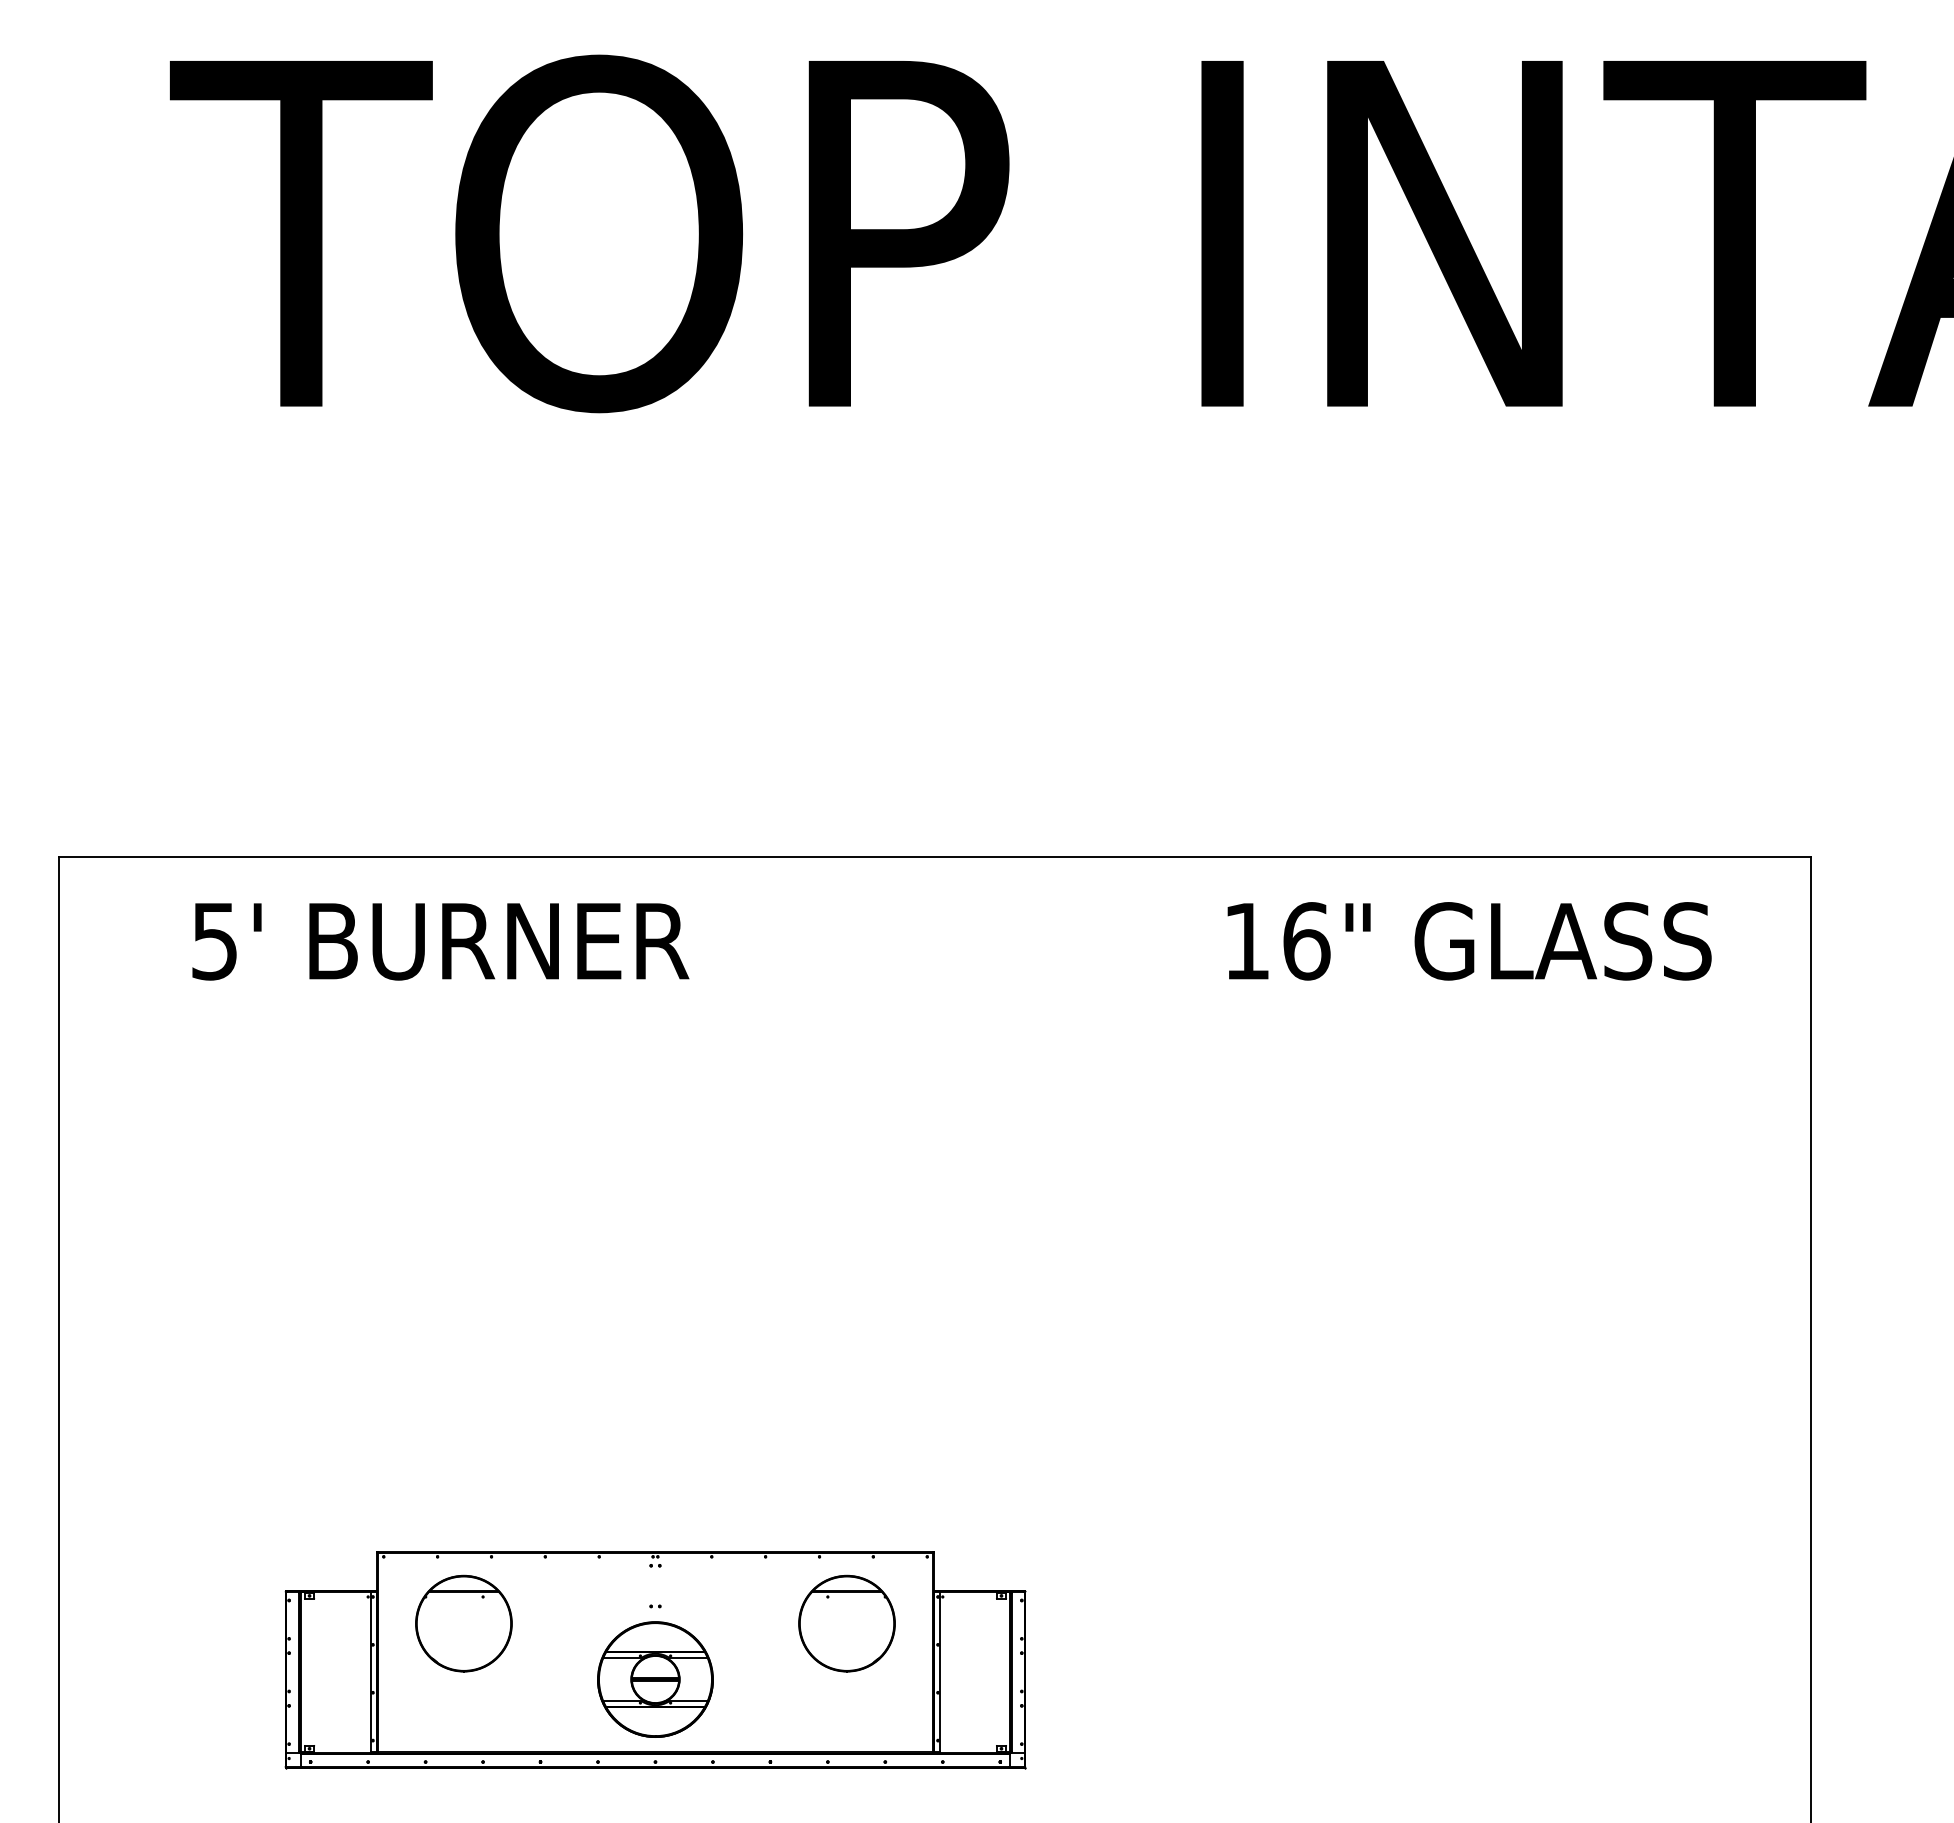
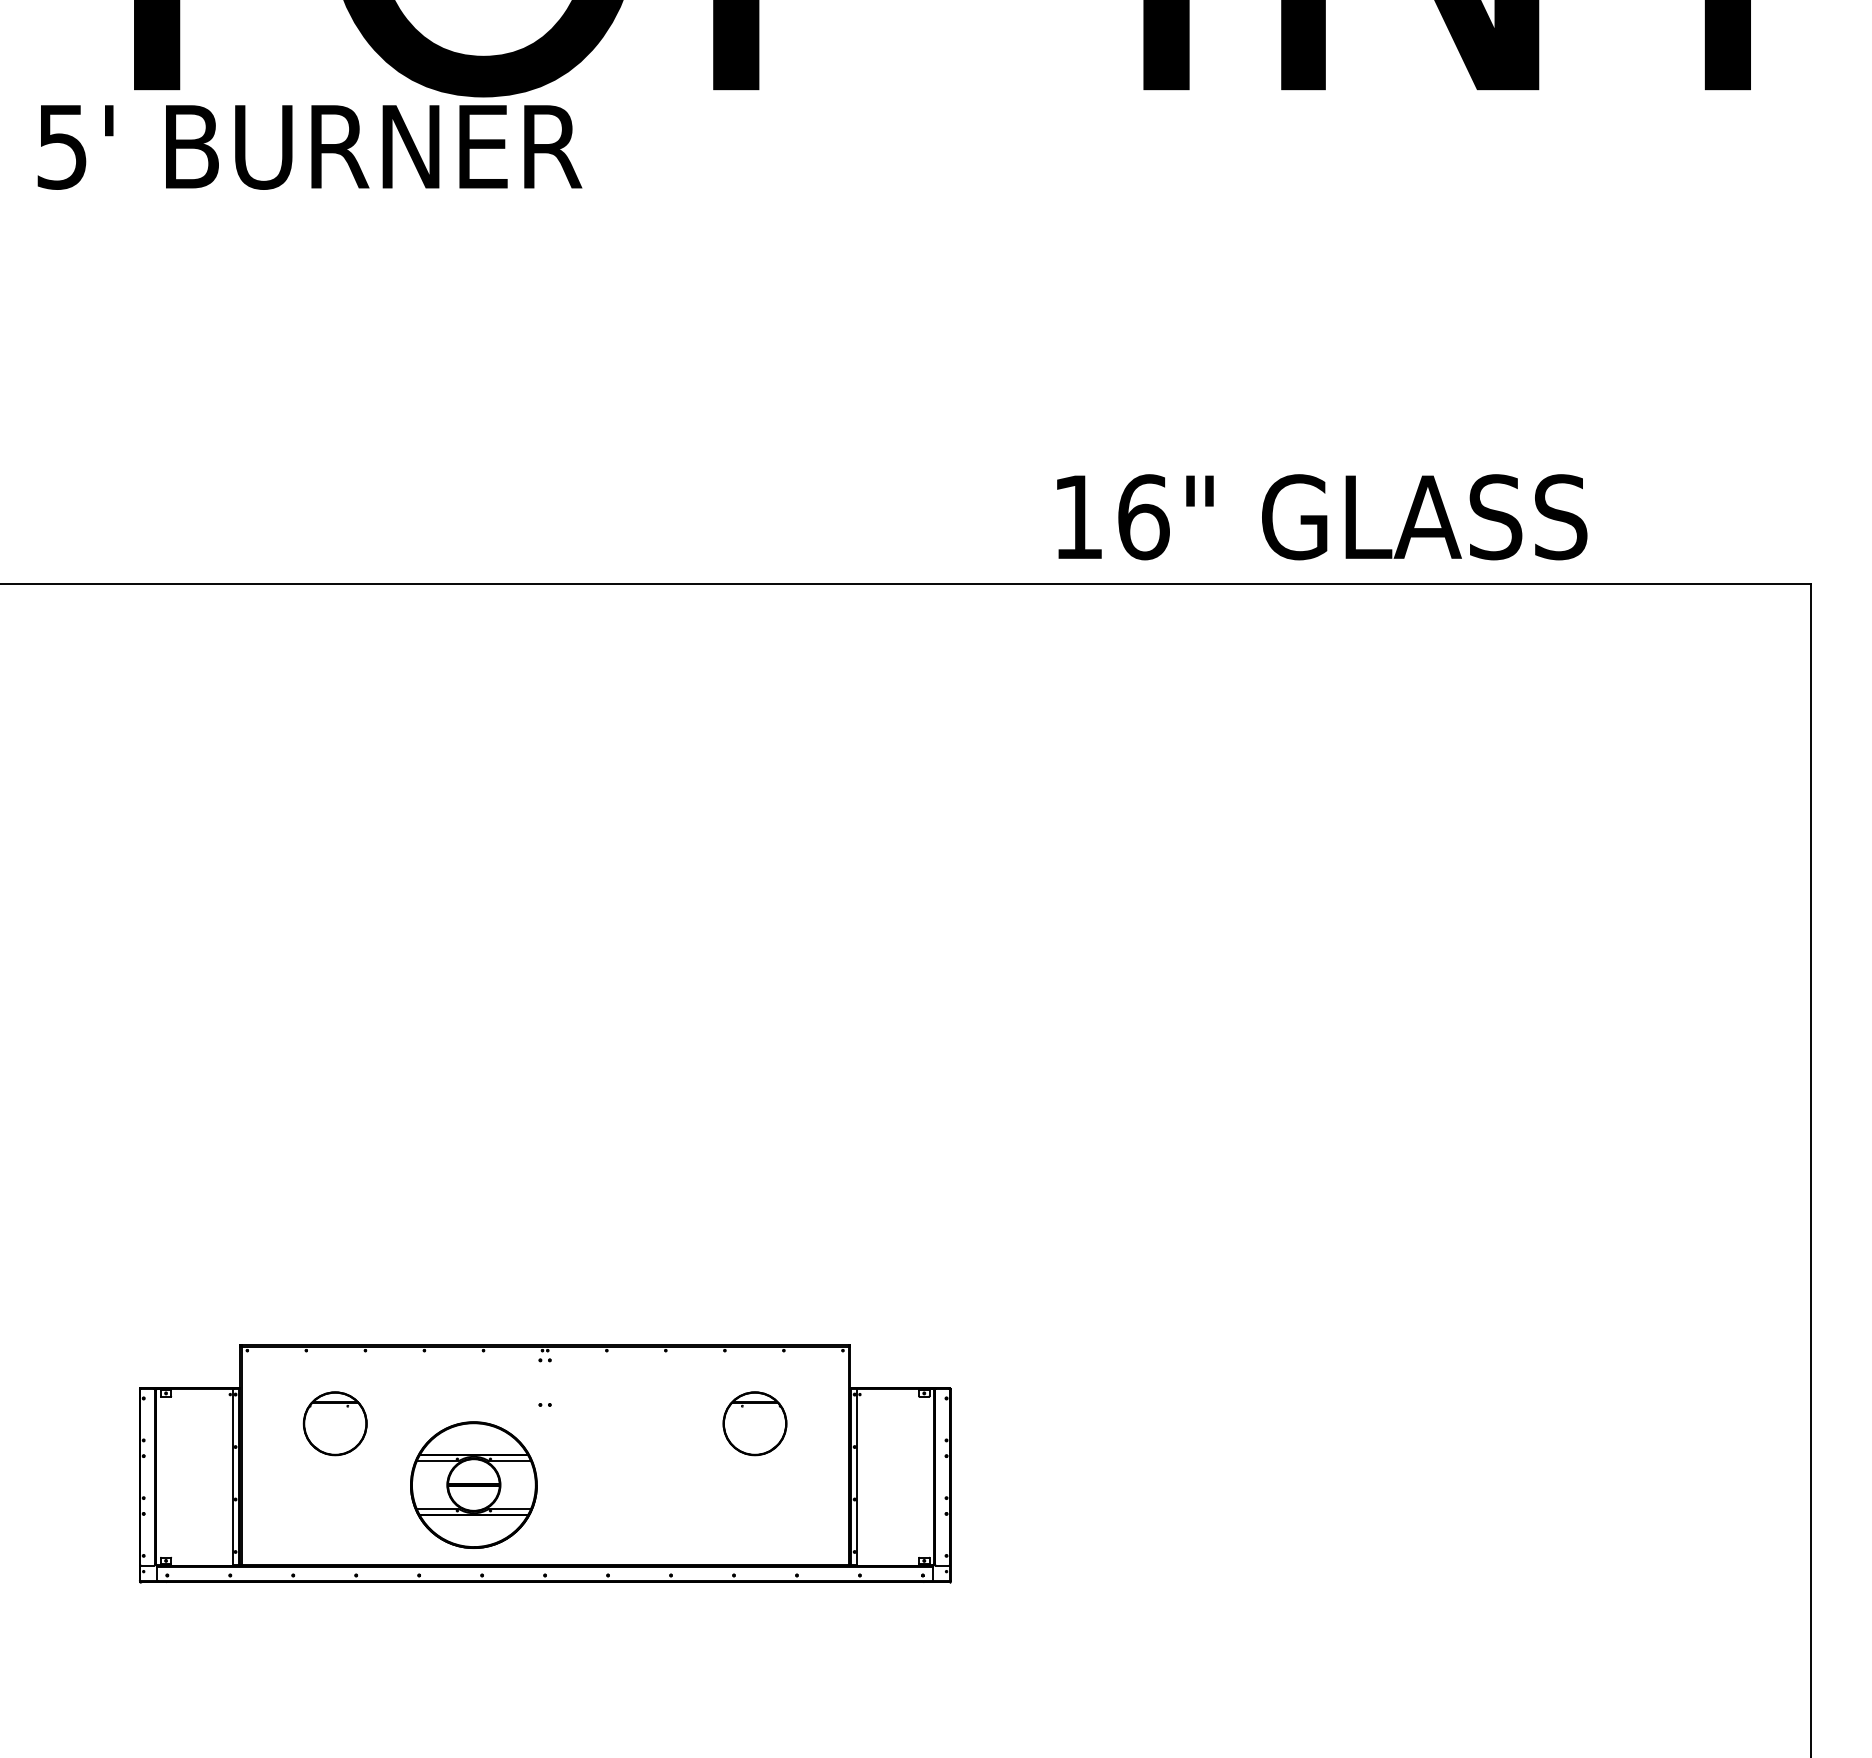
text: (440, 941) -> (309, 147), moved
text: (1469, 941) -> (1322, 517), moved
part: (463, 1623) -> (334, 1423), size x0.6
part: (846, 1623) -> (754, 1423), size x0.6
part: (655, 1679) -> (473, 1485), moved

